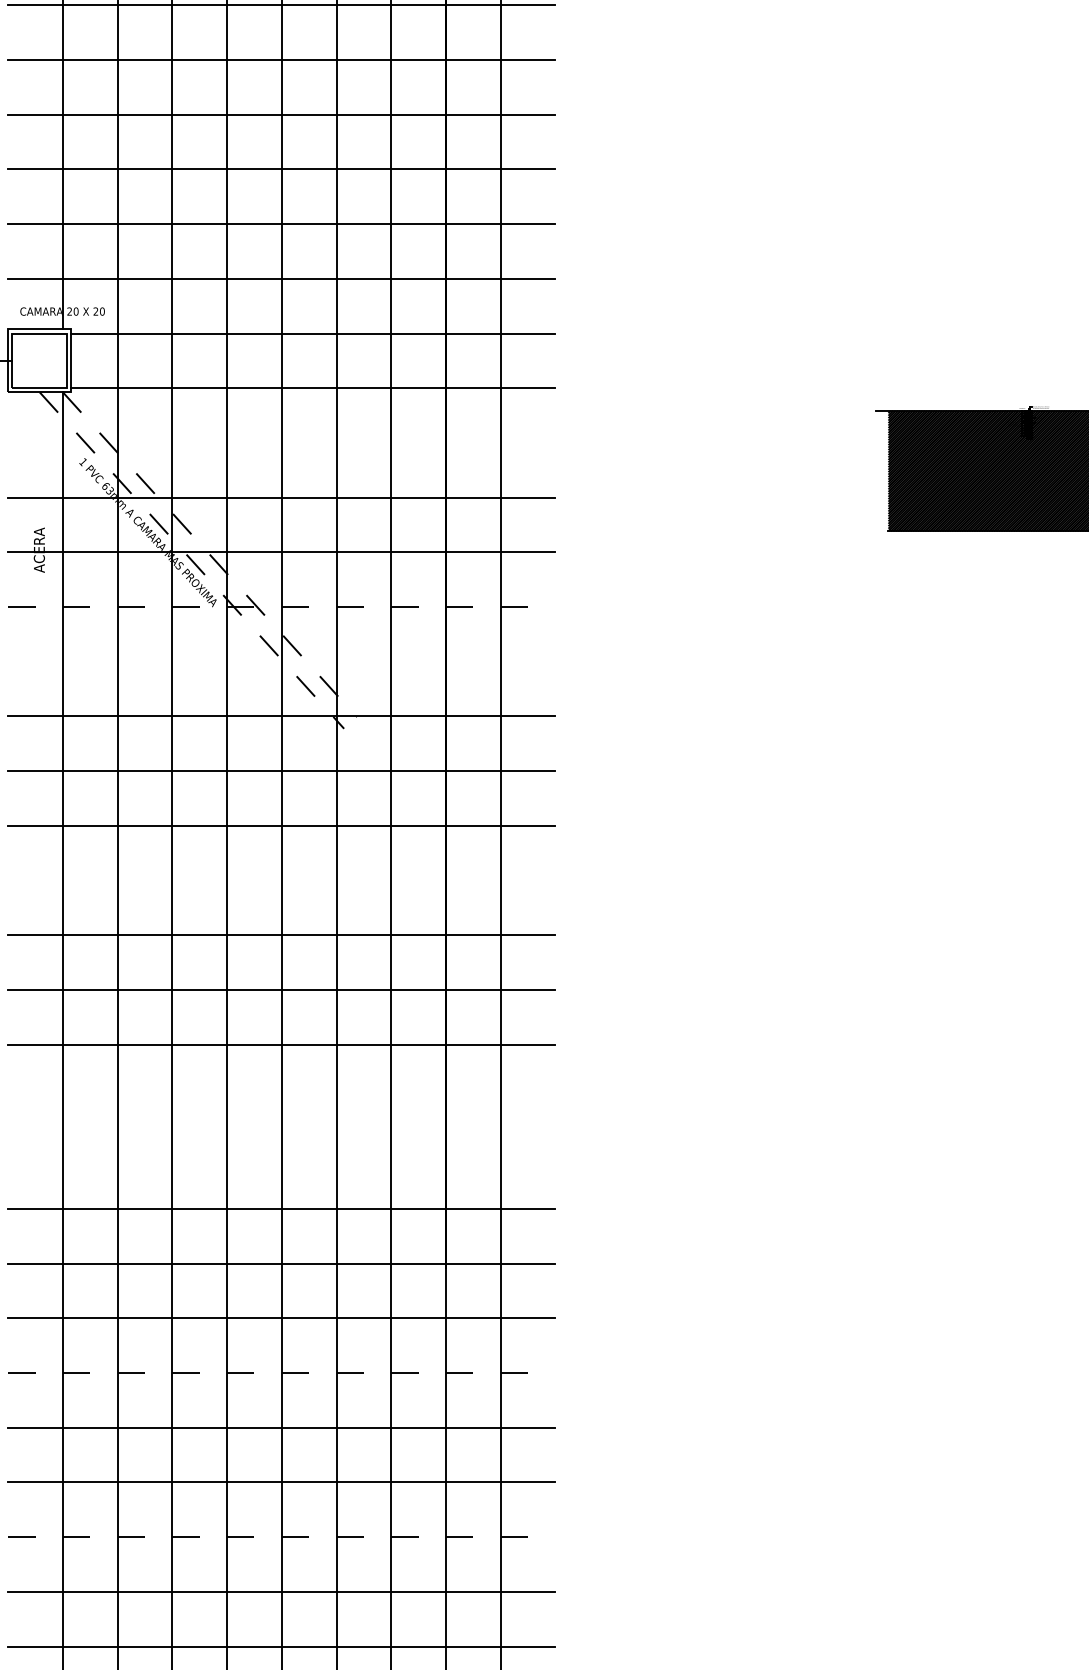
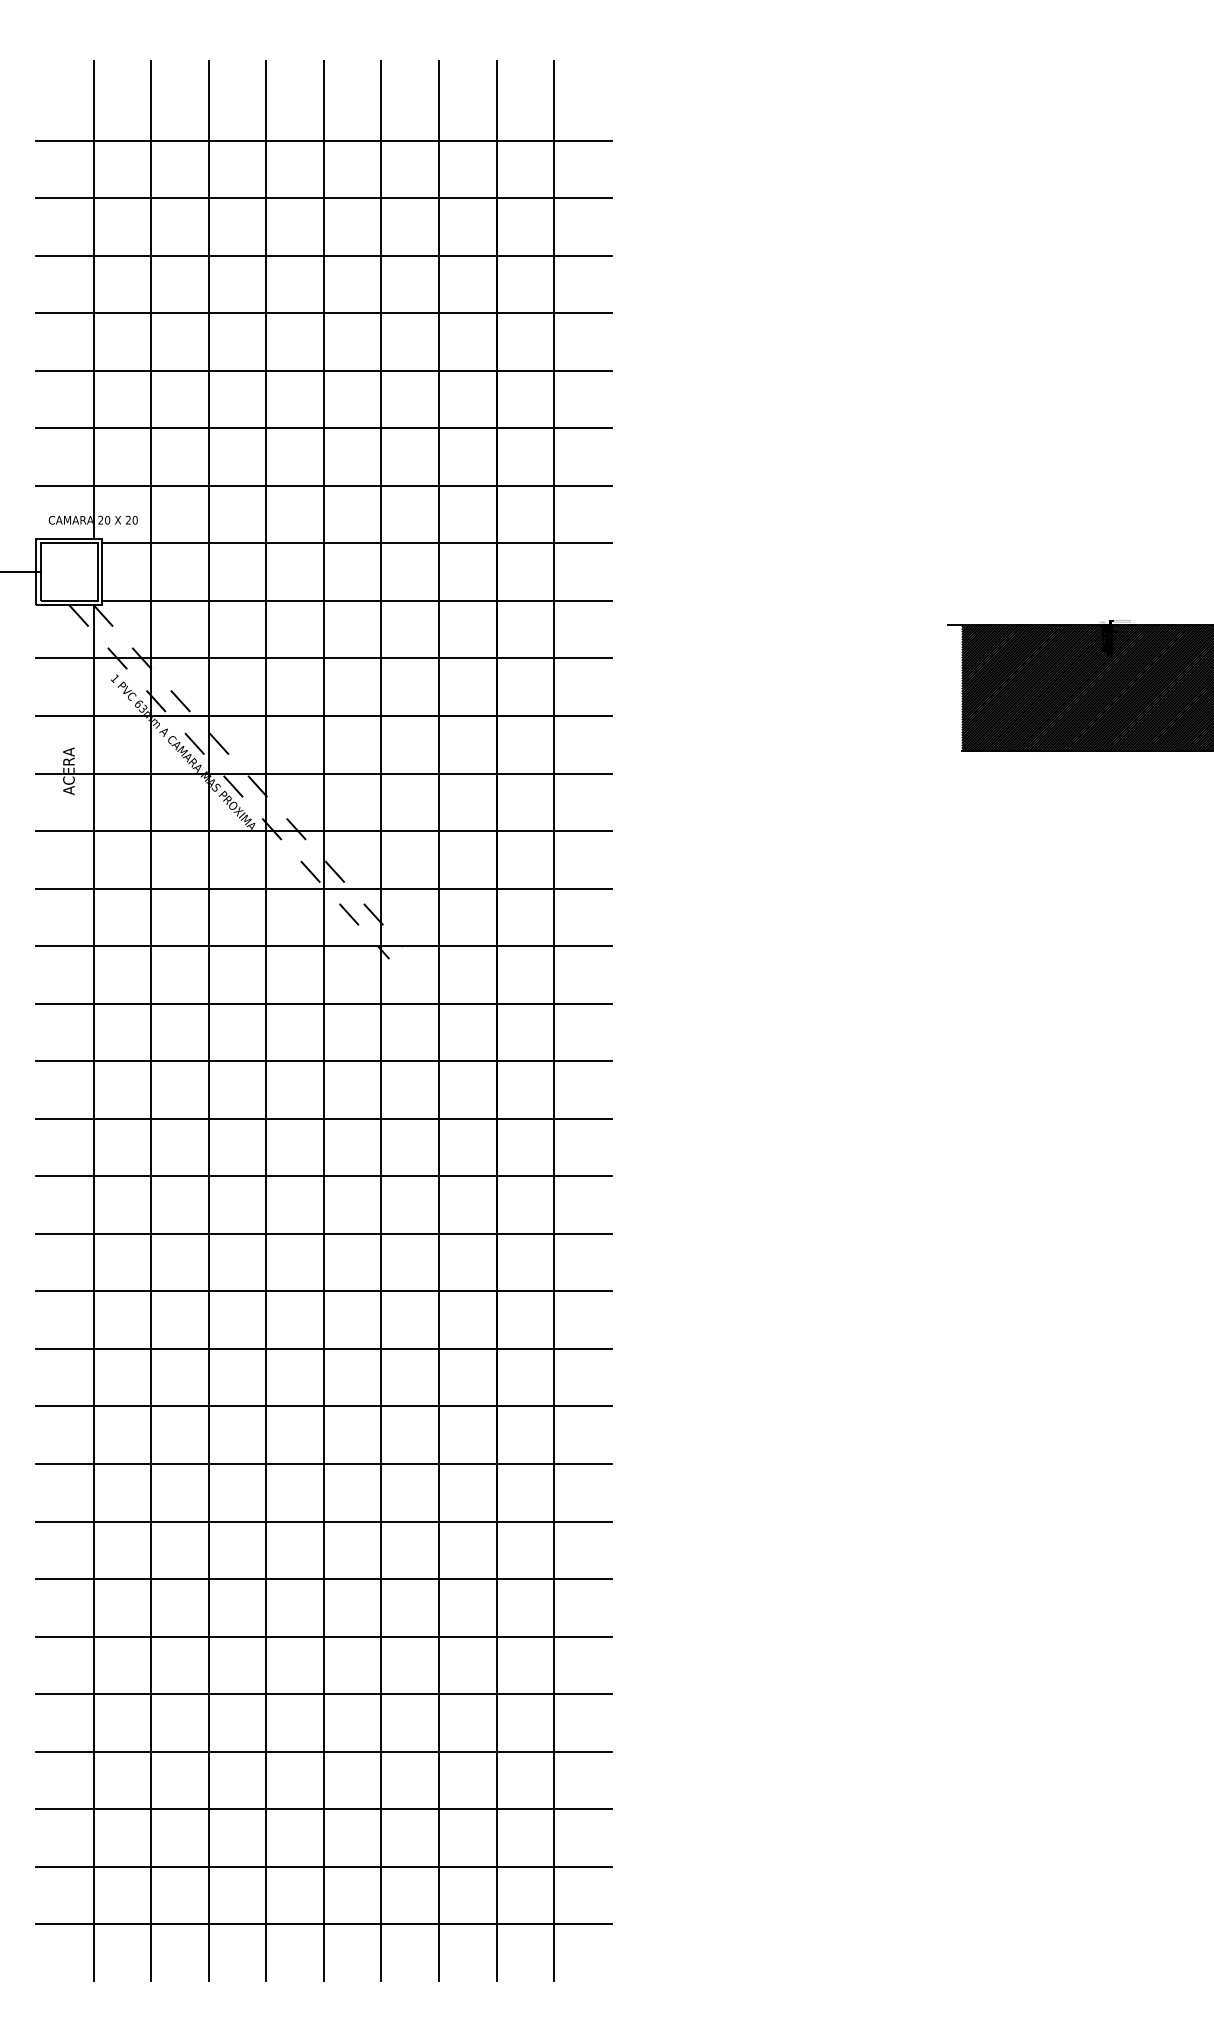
line: (281, 443) -> (323, 658), added
line: (281, 607) -> (323, 831), dashed -> solid
line: (281, 661) -> (323, 888), added
line: (281, 880) -> (323, 1118), added
line: (281, 1099) -> (323, 1348), added
line: (281, 1154) -> (323, 1406), added
line: (281, 1372) -> (323, 1636), dashed -> solid
line: (281, 1537) -> (323, 1809), dashed -> solid

